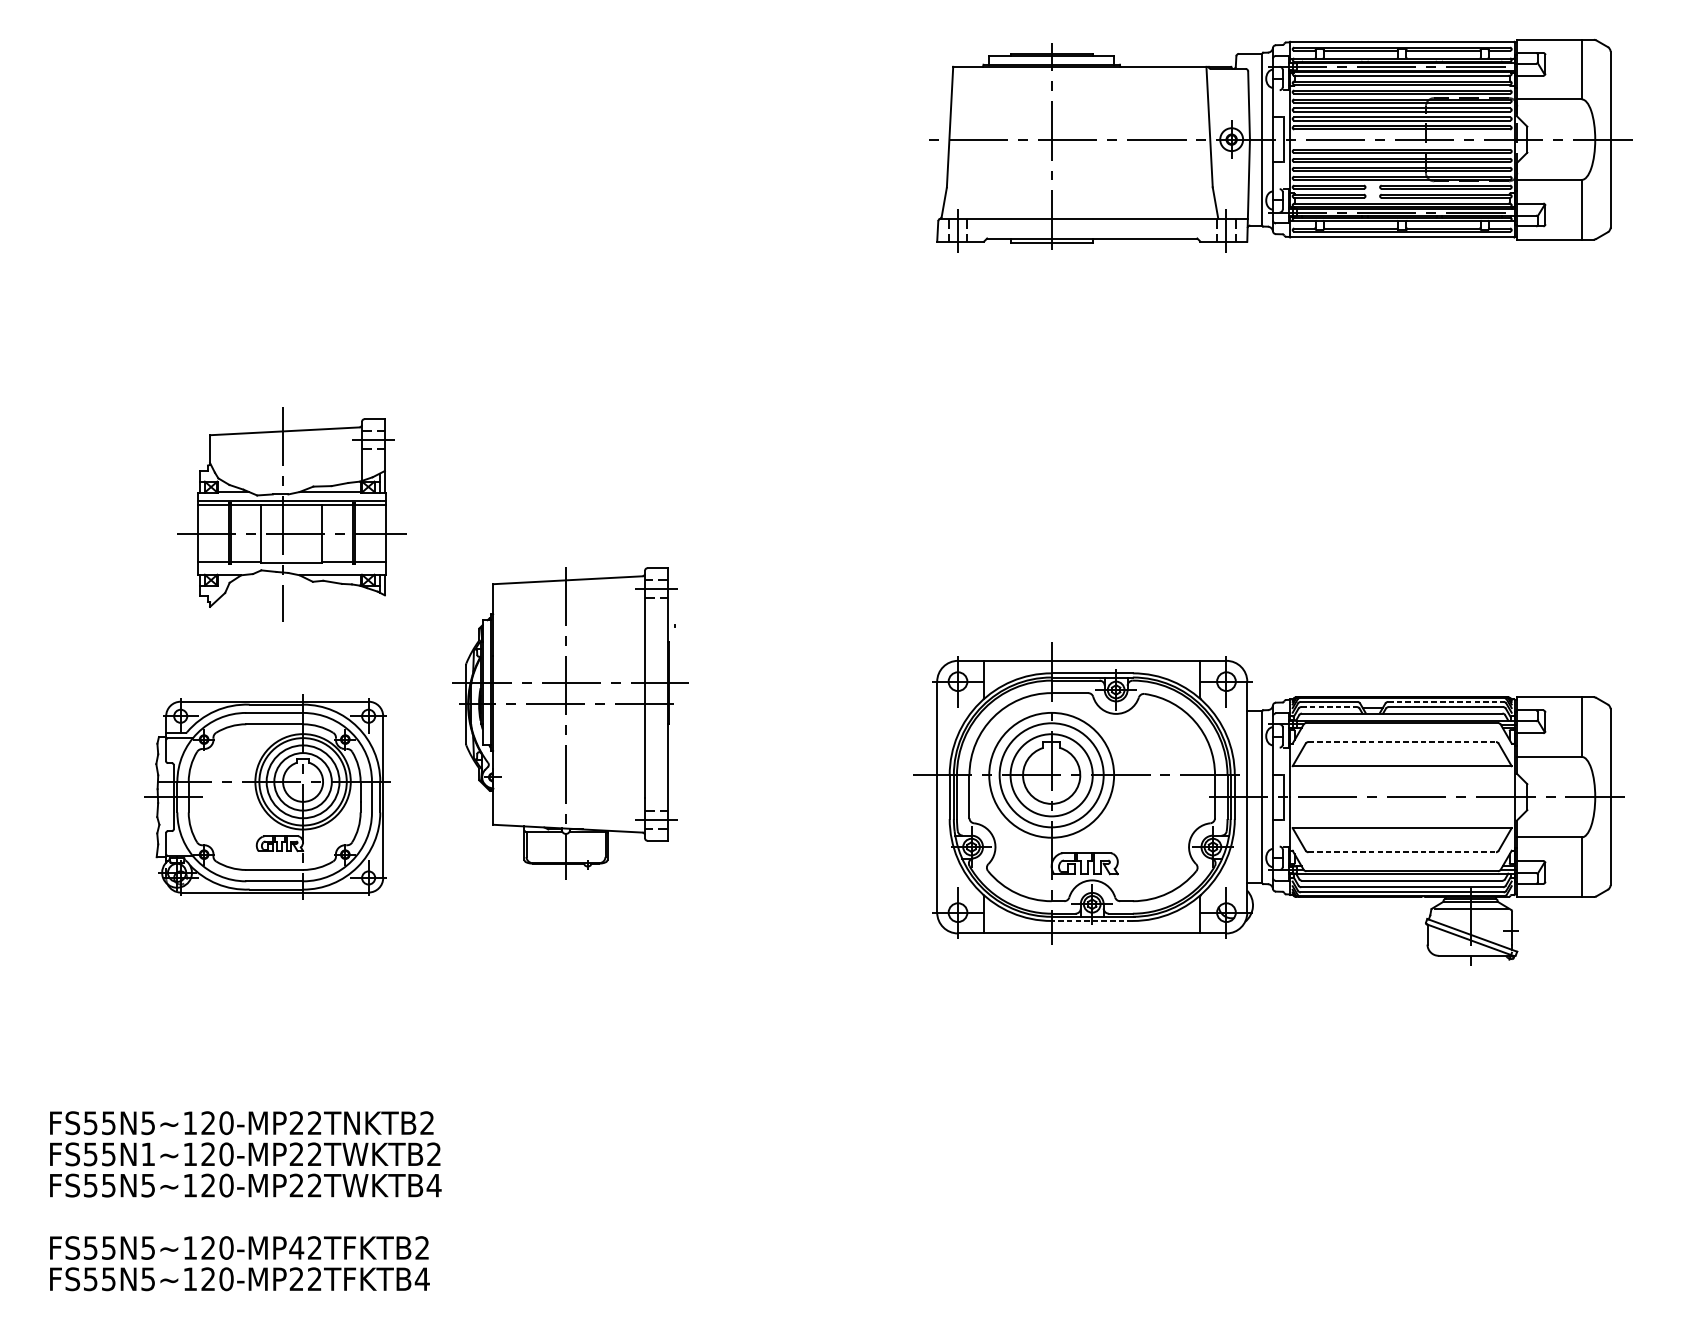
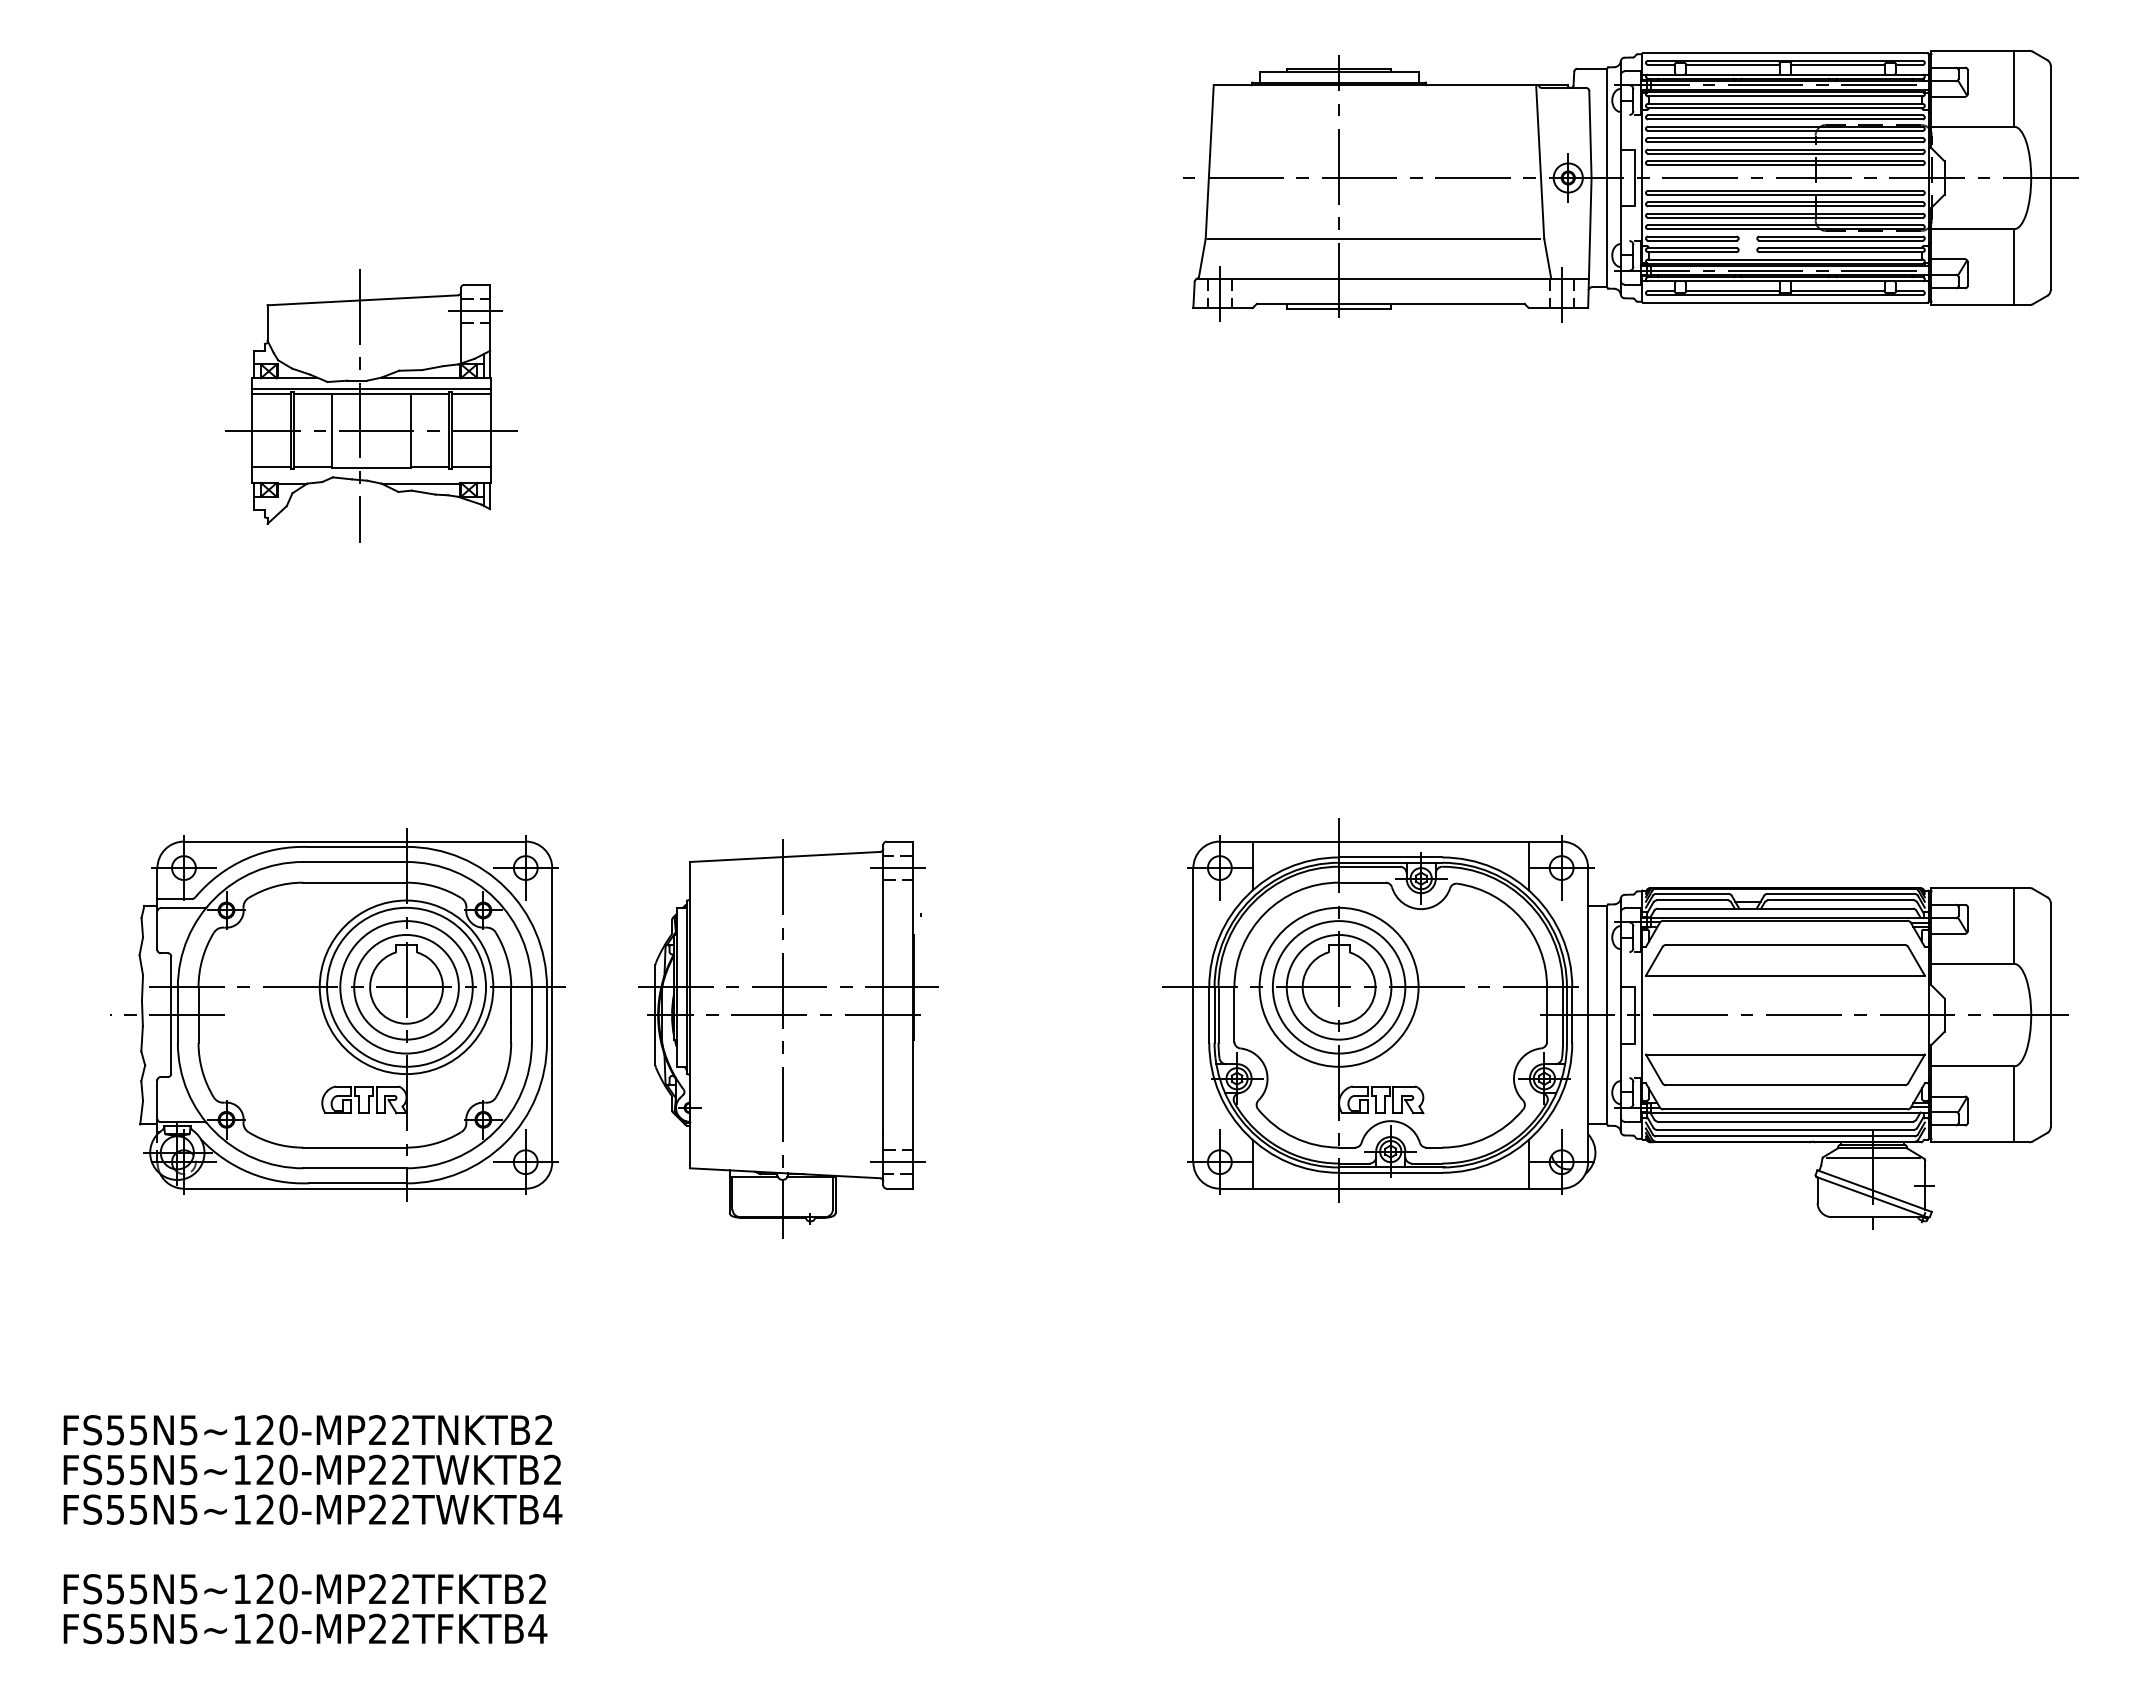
line: (1079, 187) -> (1374, 238), added
part: (291, 513) -> (371, 405), moved
line: (1446, 701) -> (1841, 893), dashed -> solid
line: (1329, 707) -> (1692, 900), dashed -> solid
part: (570, 722) -> (788, 1038), moved
line: (1402, 741) -> (1785, 944), dashed -> solid
part: (265, 796) -> (337, 1014), size x1.43
line: (1402, 852) -> (1785, 1085), dashed -> solid
line: (1092, 920) -> (1390, 1172), dashed -> solid
text: (147, 1154) -> (188, 1470), FS55N1~120-MP22TWKTB2 -> FS55N5~120-MP22TWKTB2
text: (296, 1247) -> (377, 1588), FS55N5~120-MP42TFKTB2 -> FS55N5~120-MP22TFKTB2

